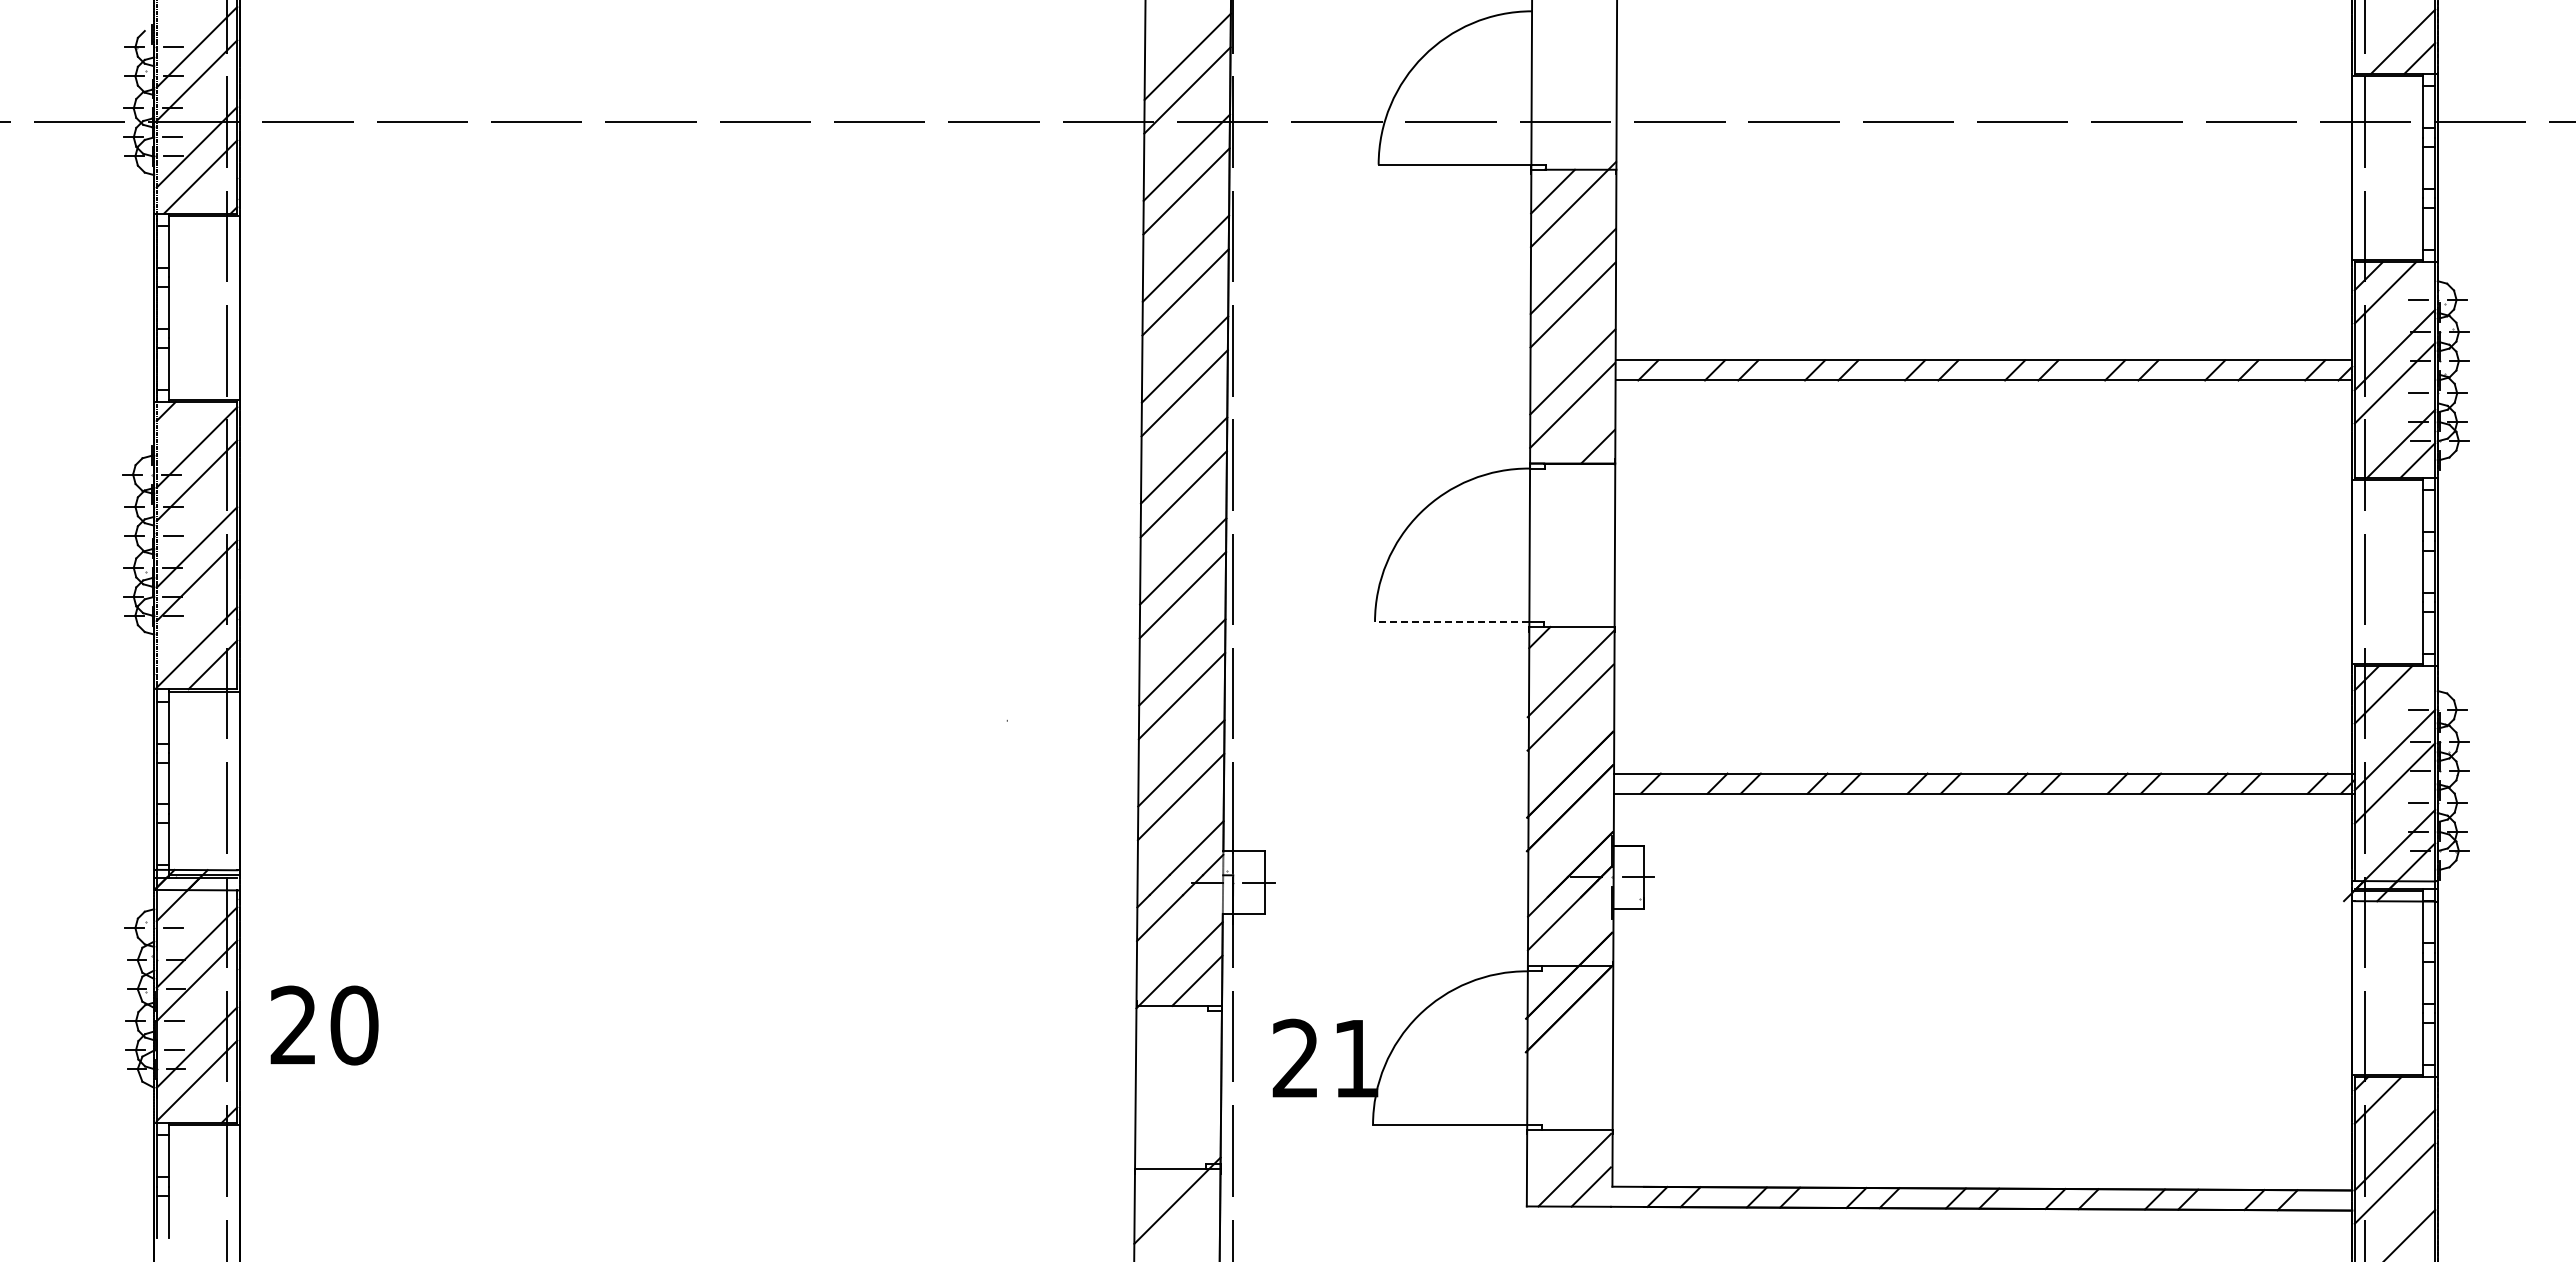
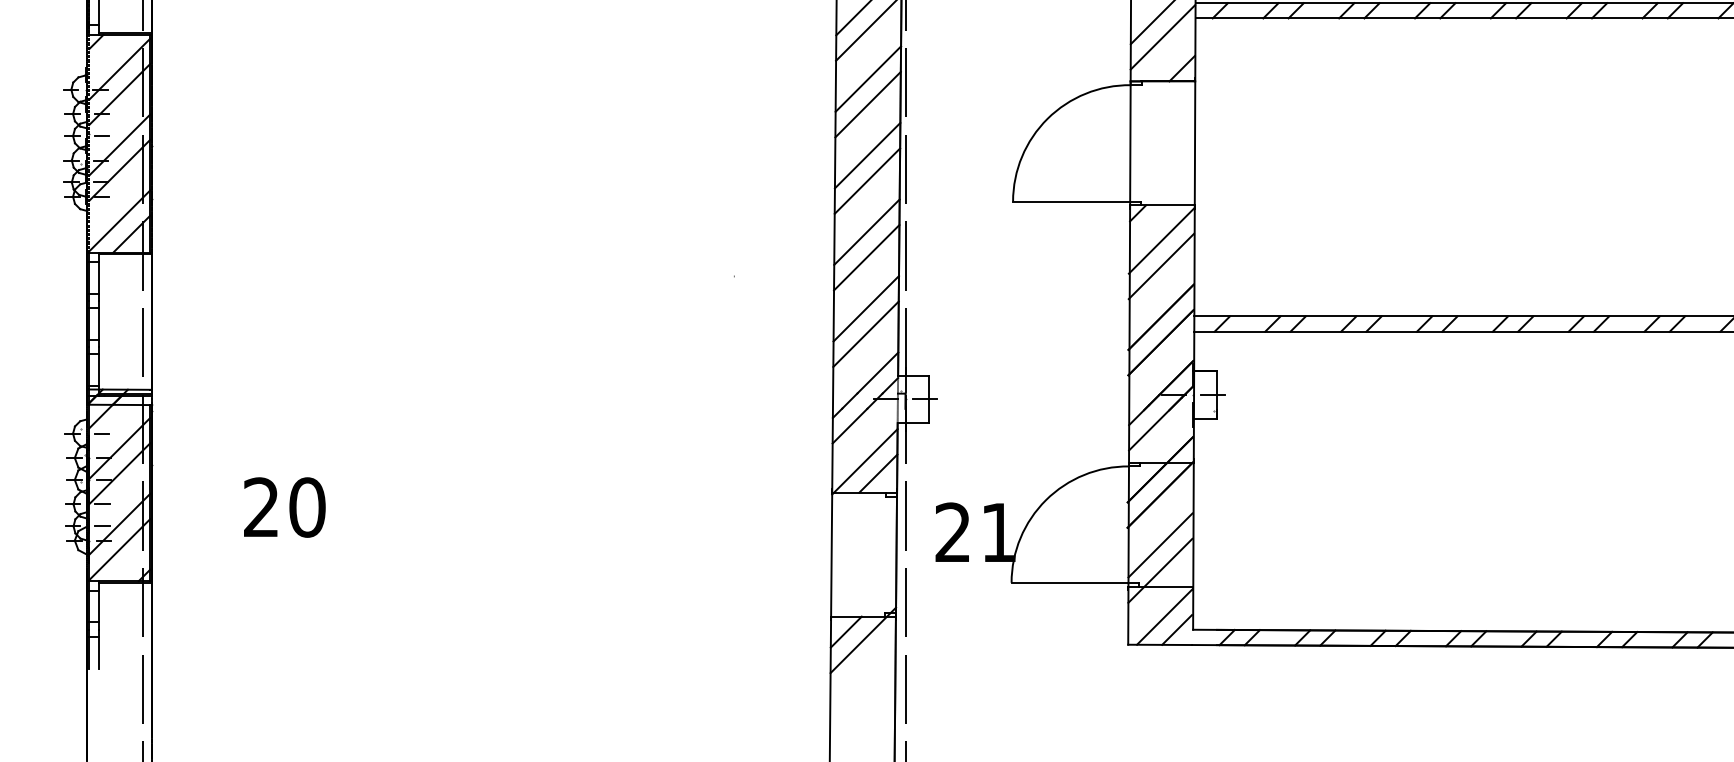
line: (1451, 621) -> (1071, 201), dashed -> solid
text: (324, 1025) -> (284, 507), moved
line: (1569, 1075) -> (1160, 545), added
line: (1569, 1108) -> (1160, 570), added
line: (1154, 1189) -> (845, 631), added

